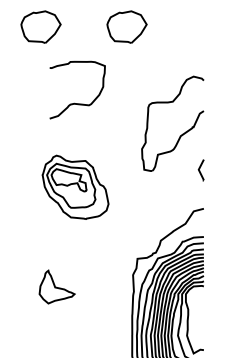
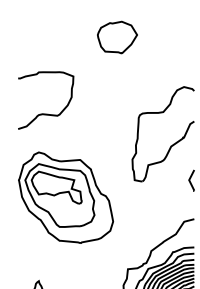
part: (40, 26) -> (30, 36), removed
curve: (74, 102) -> (42, 112), moved
part: (75, 187) -> (65, 197), size x1.43

